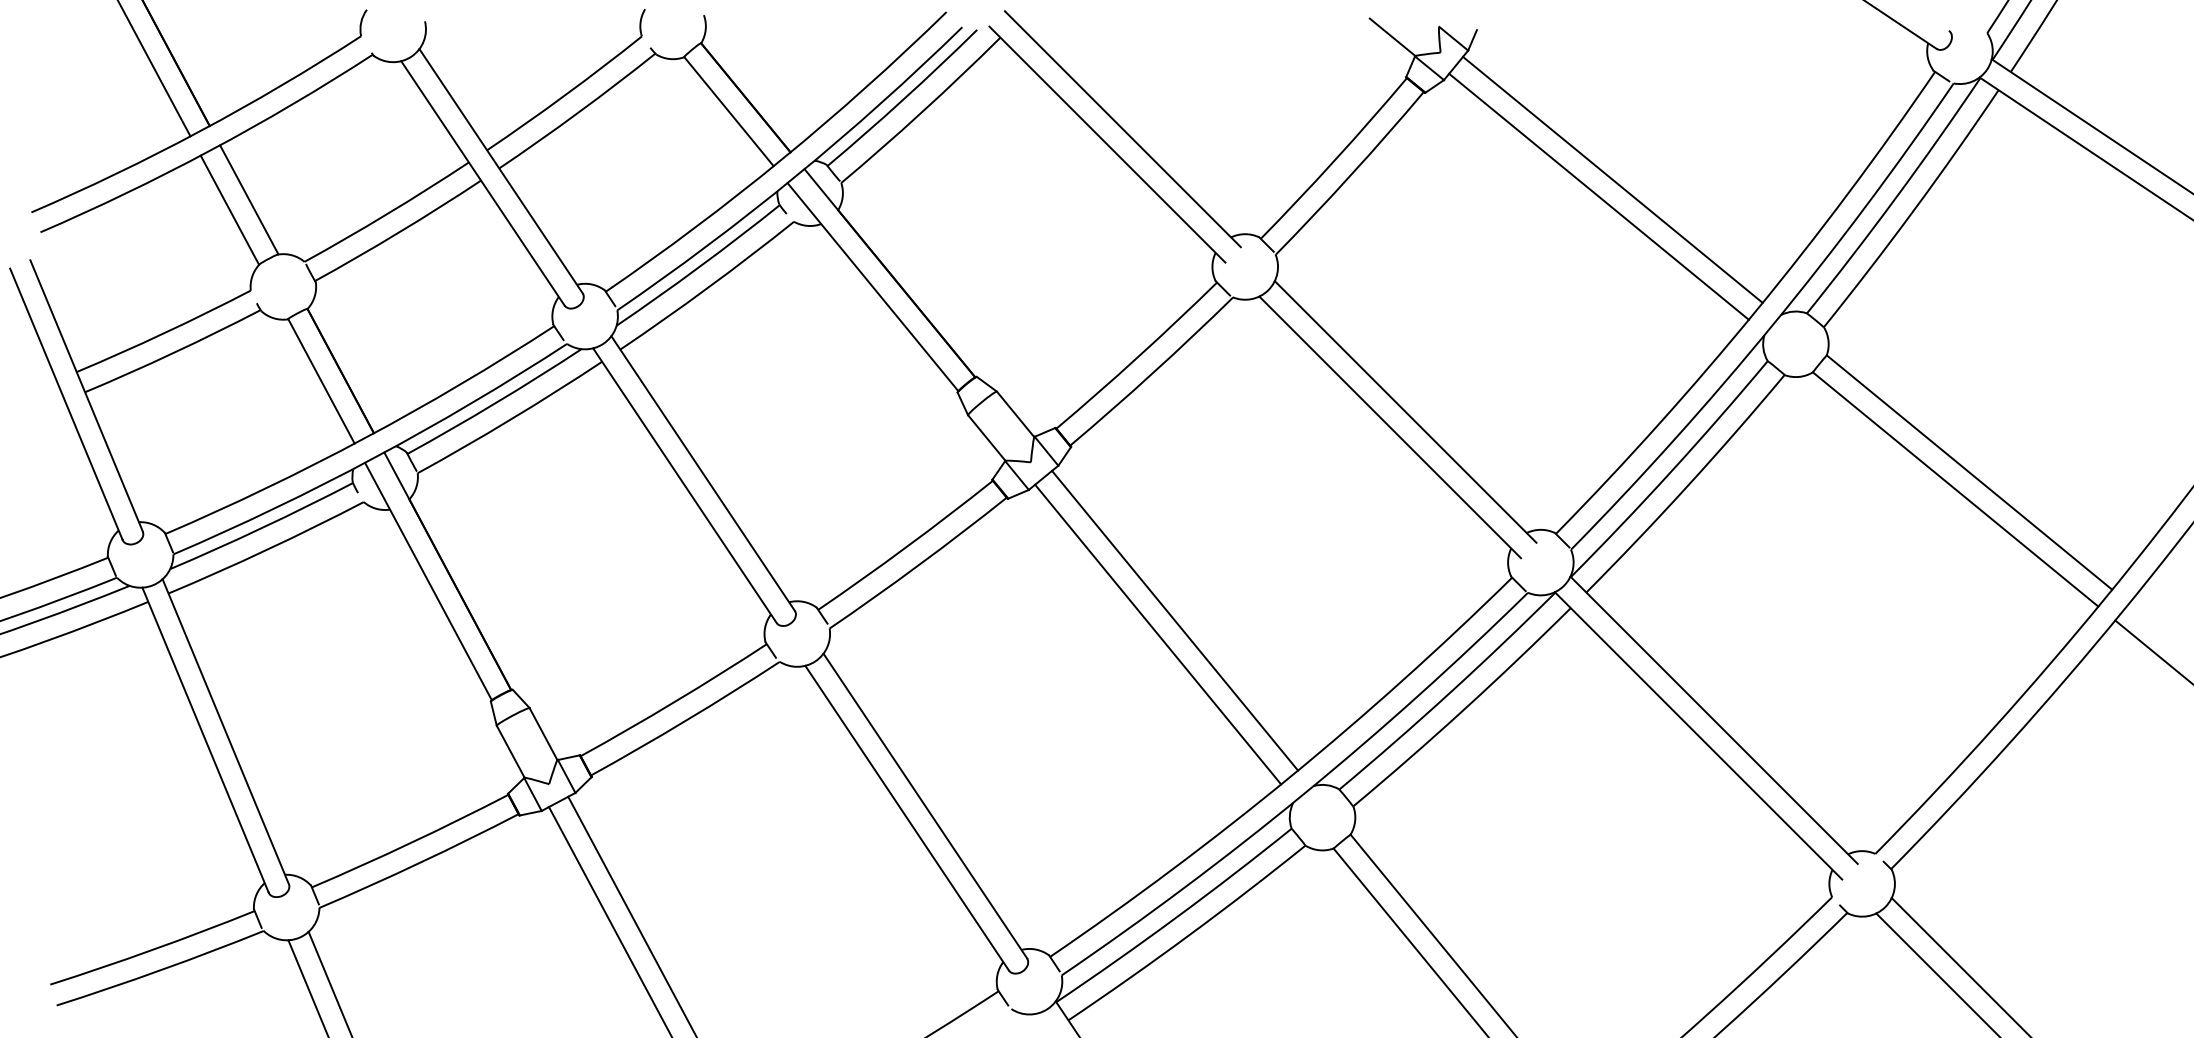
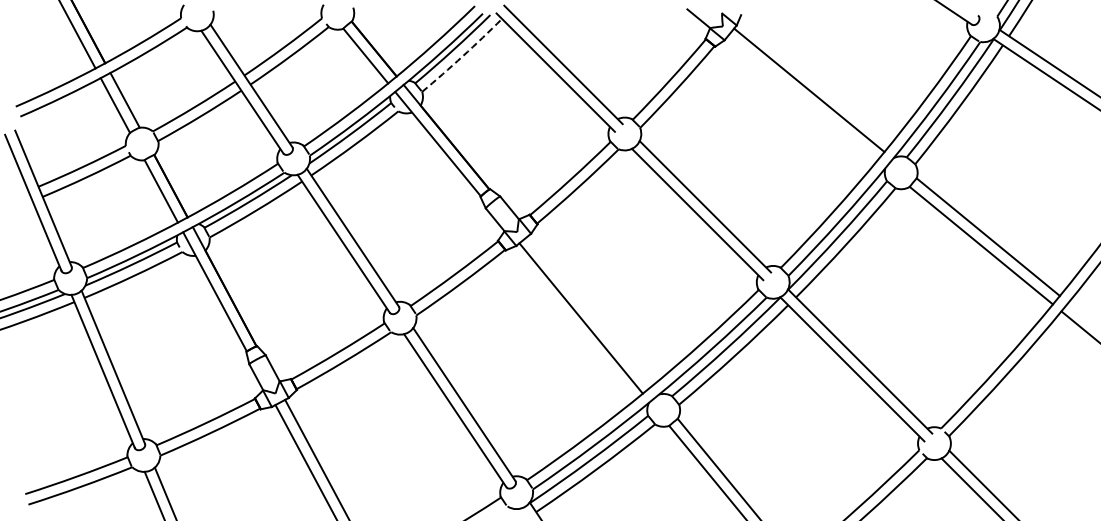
arc: (921, 112) -> (462, 56), solid -> dashed
line: (1599, 196) -> (802, 98), removed
line: (1174, 620) -> (589, 311), removed

